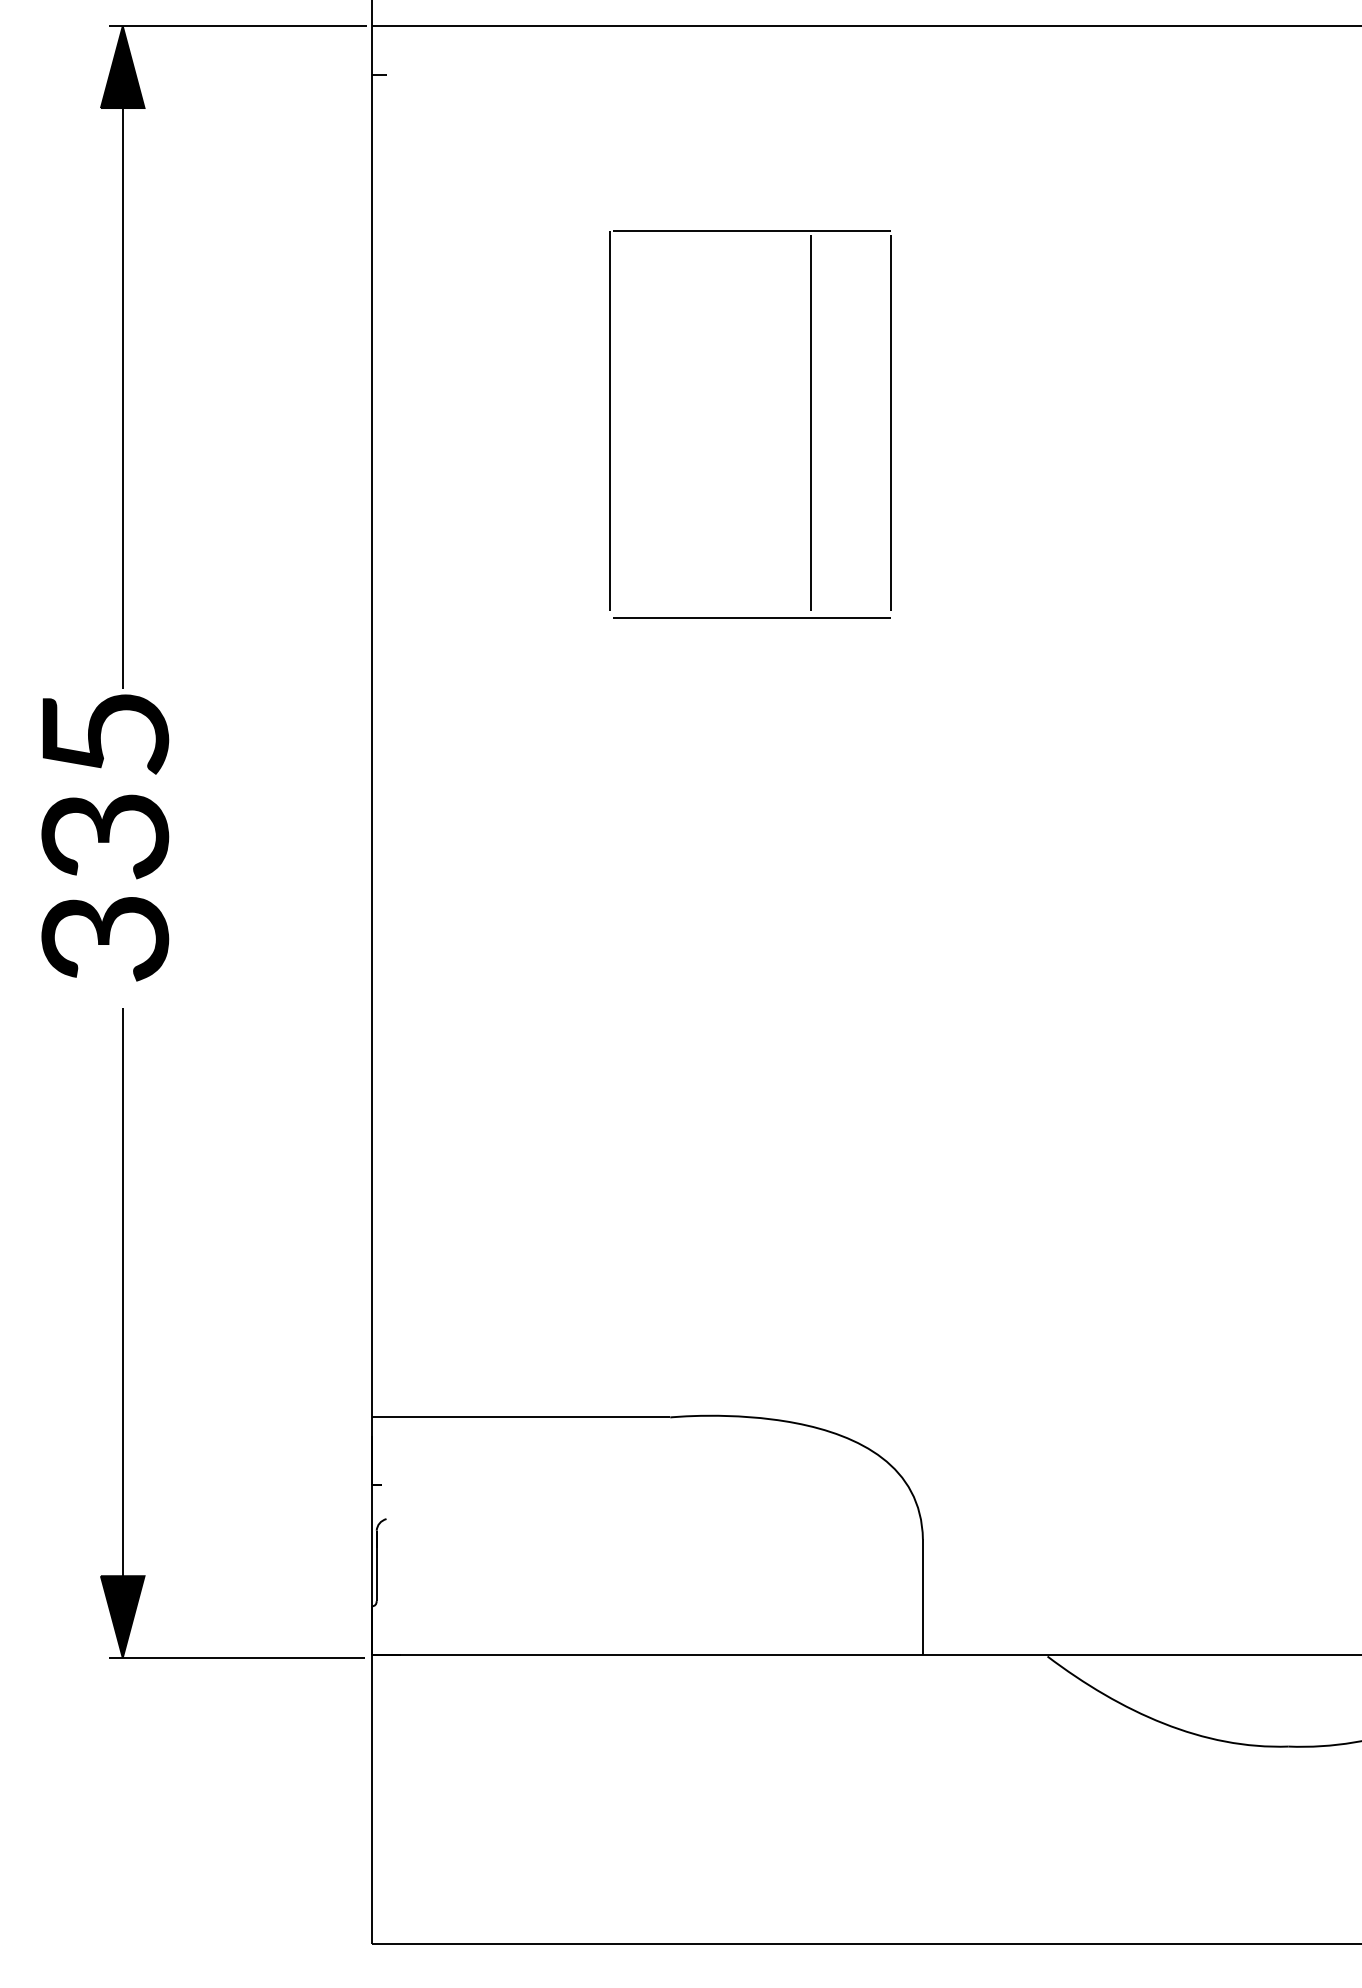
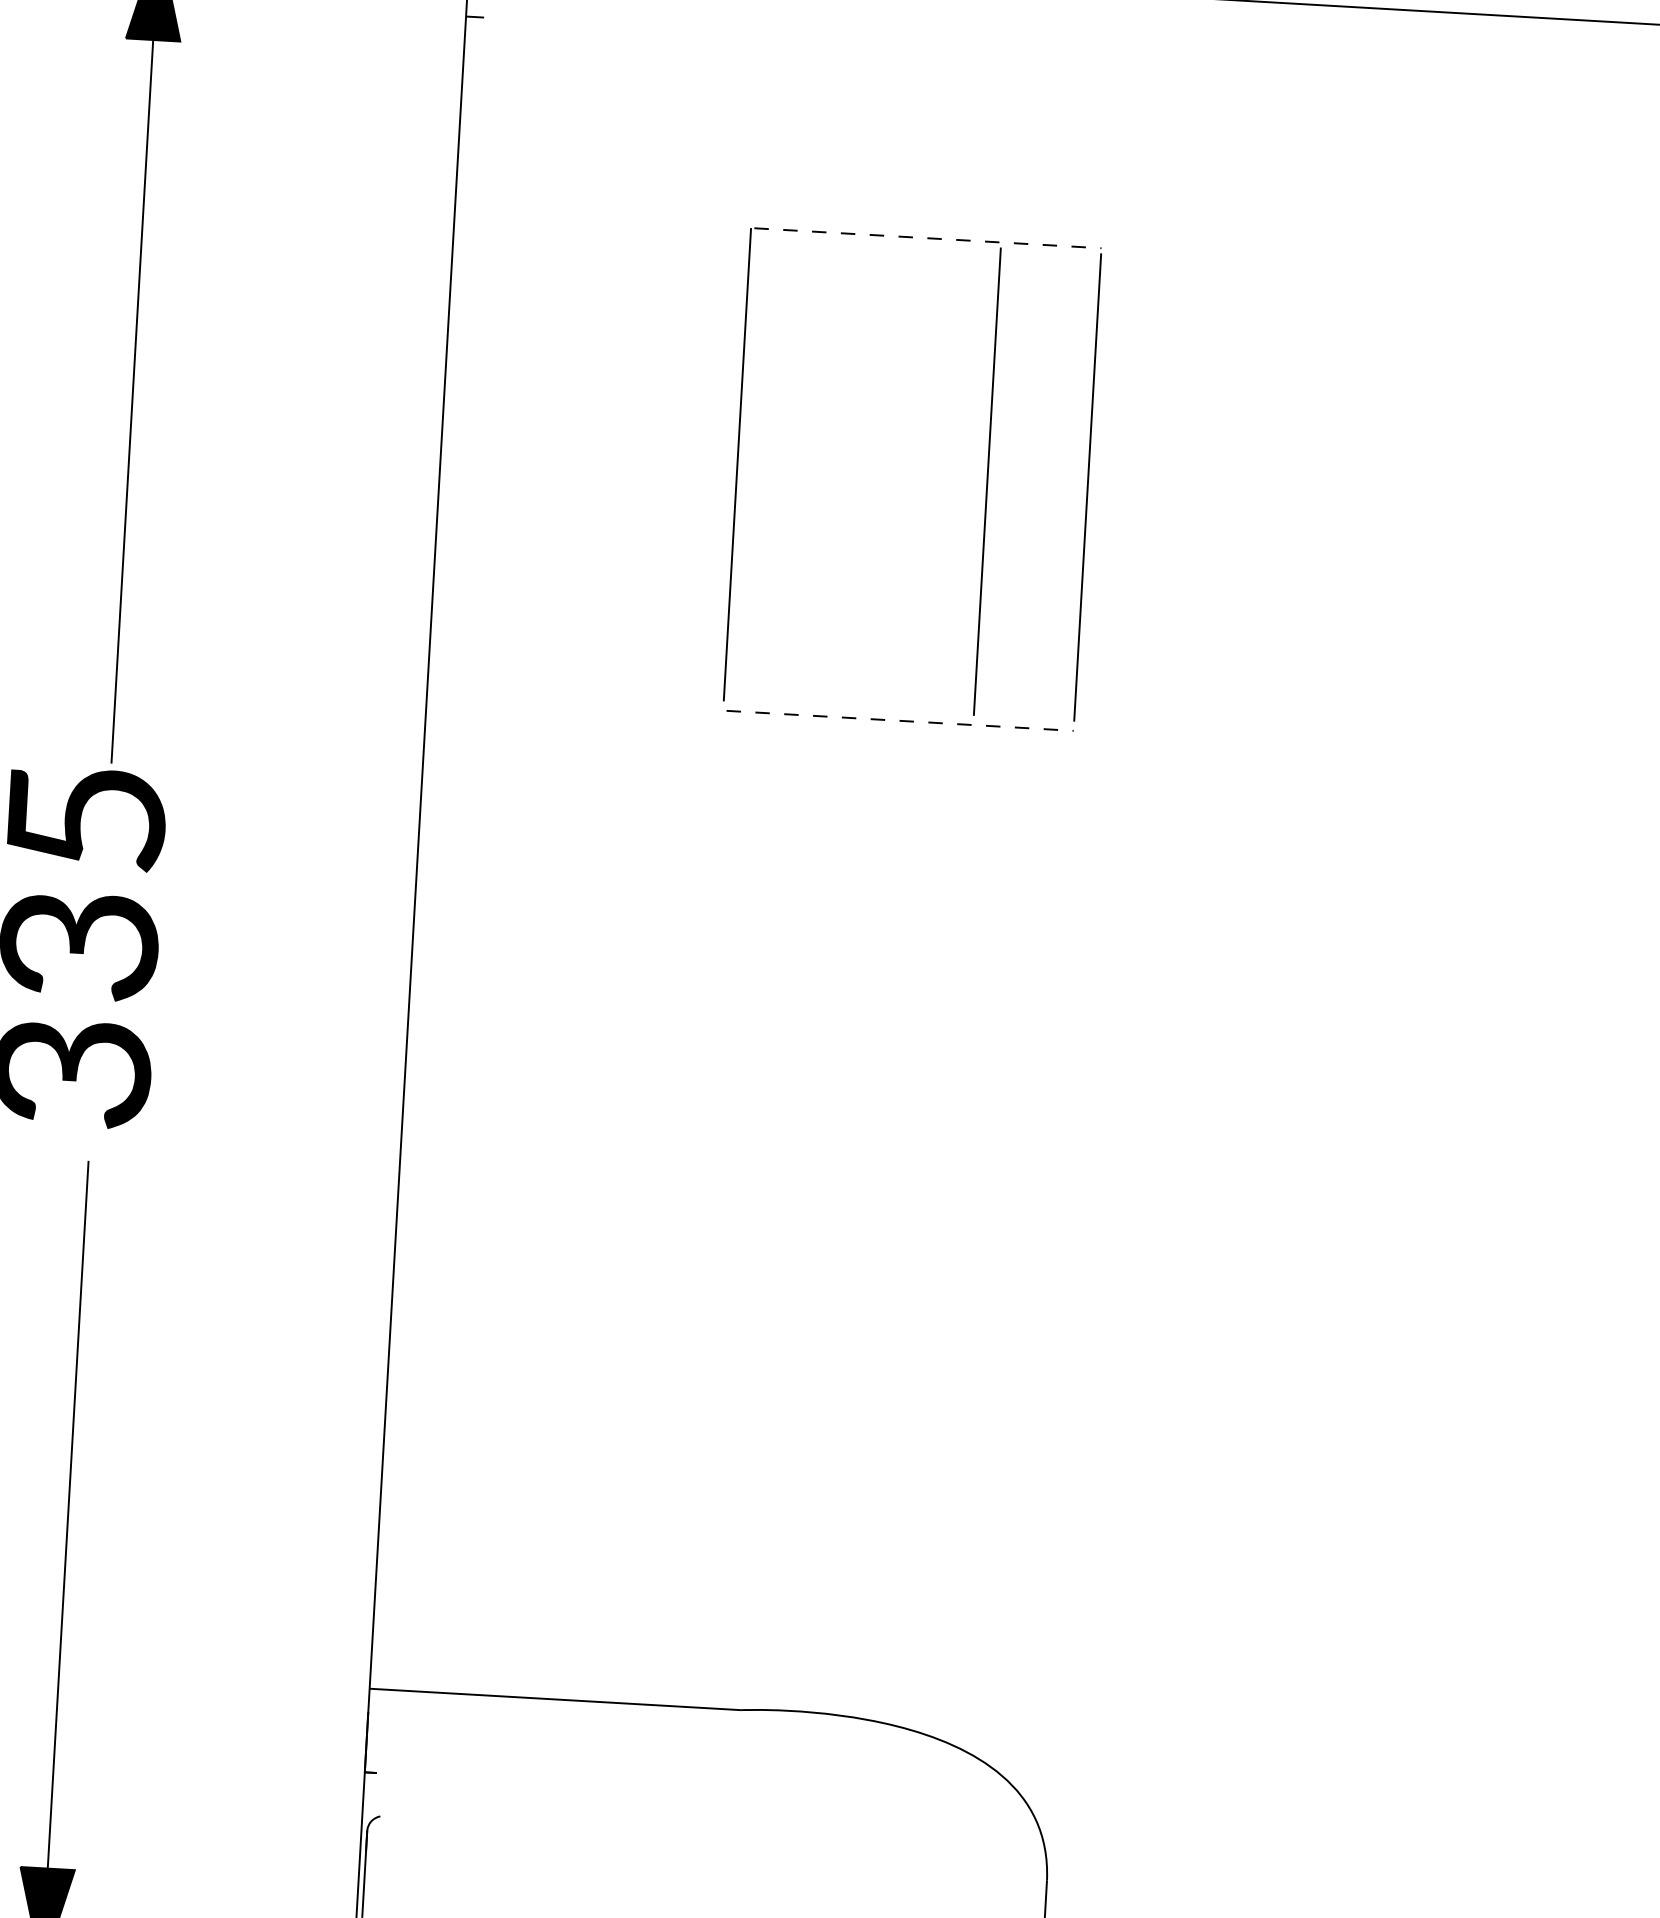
line: (752, 230) -> (928, 237), solid -> dashed
line: (752, 618) -> (900, 720), solid -> dashed

